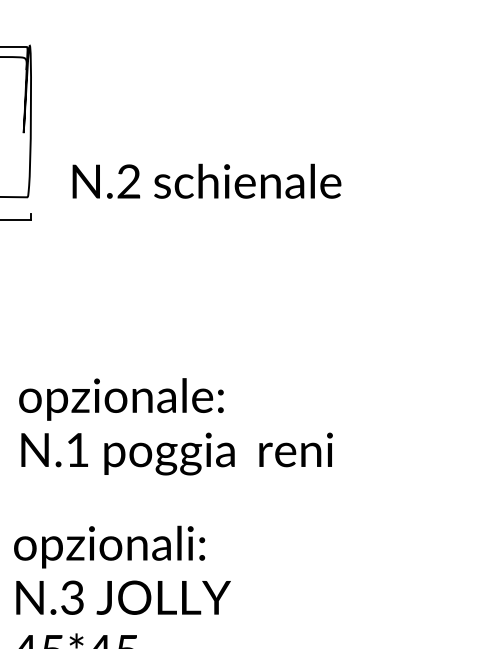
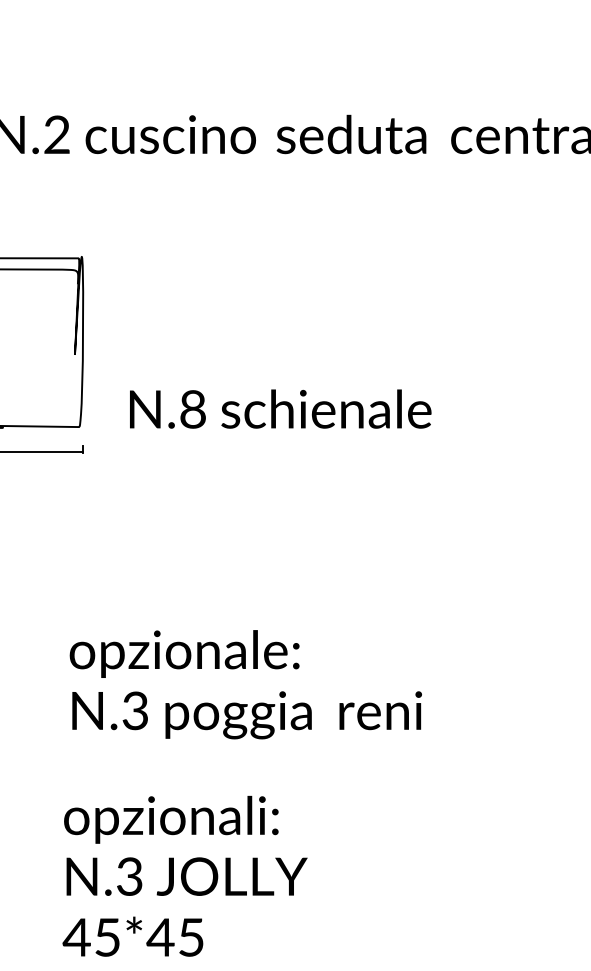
text: (128, 181) -> (192, 409), N.2 -> N.8
text: (76, 449) -> (134, 710), N.1 -> N.3

